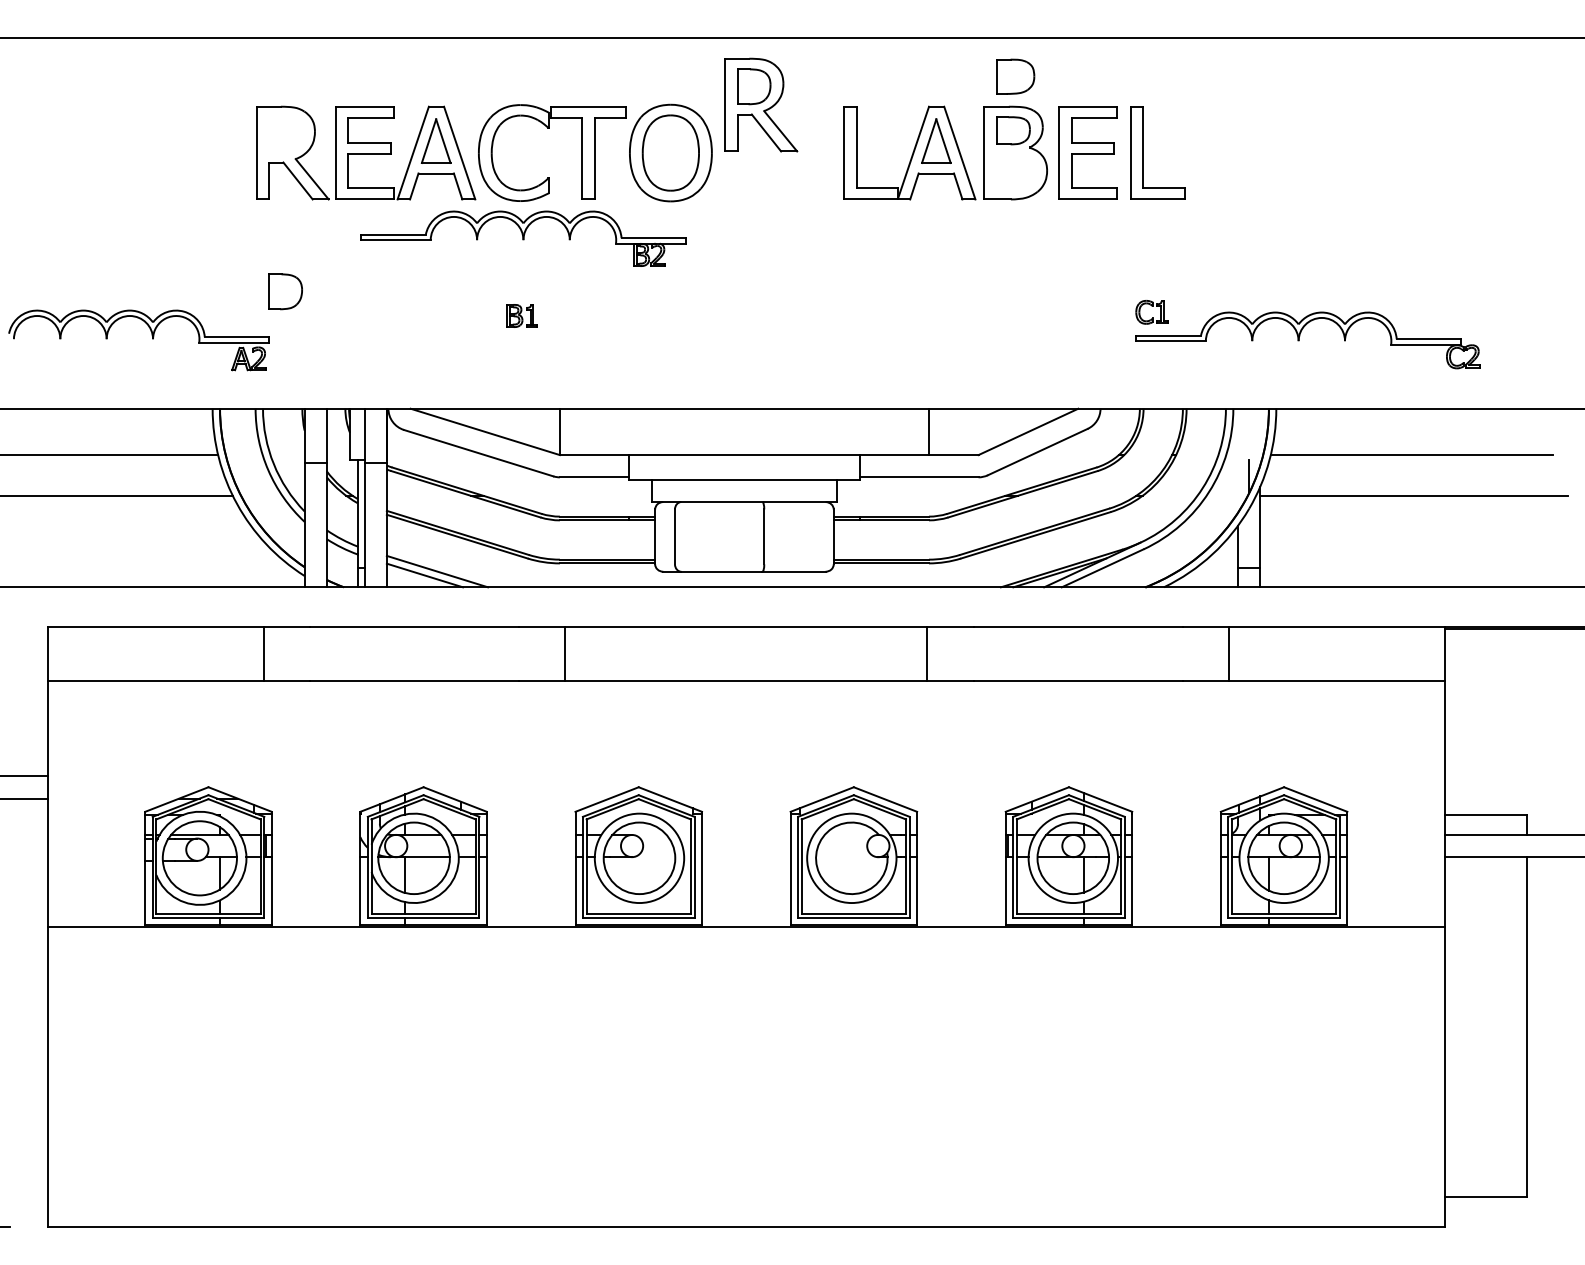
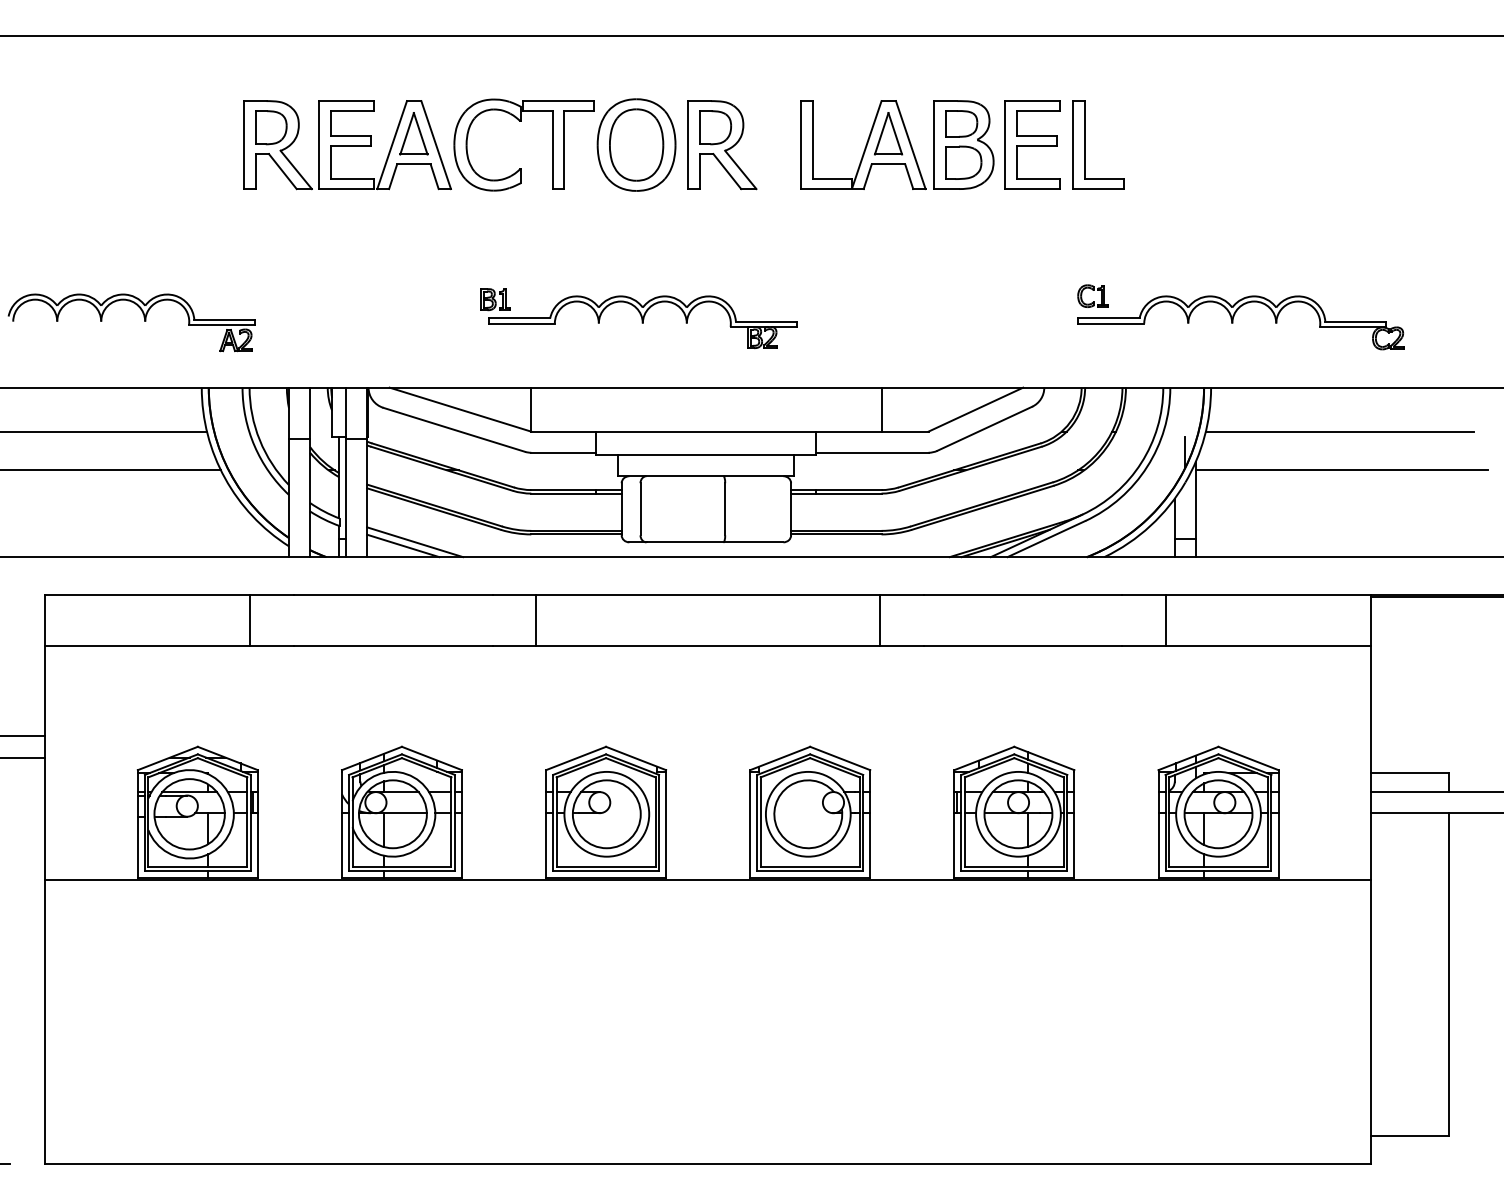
part: (1015, 76) -> (963, 162), moved
part: (761, 104) -> (722, 144), moved
part: (523, 238) -> (642, 321), moved
part: (285, 291) -> (270, 127), moved

